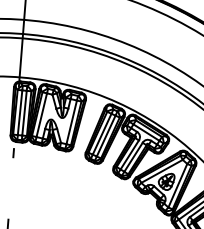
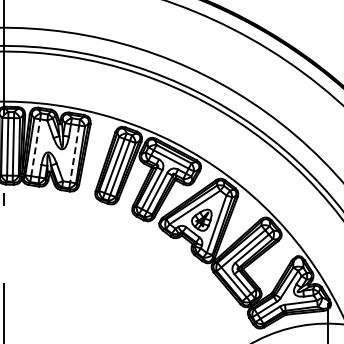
line: (41, 114) -> (35, 147), solid -> dashed
line: (71, 122) -> (74, 153), solid -> dashed

